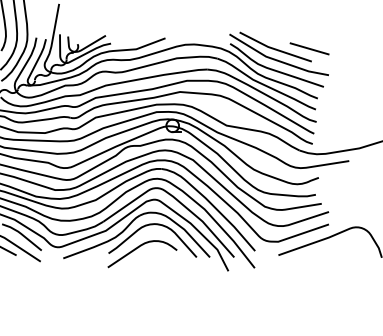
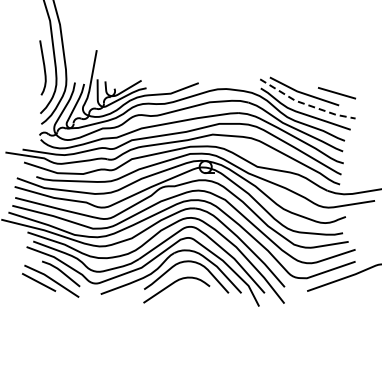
line: (276, 60) -> (305, 104), solid -> dashed

